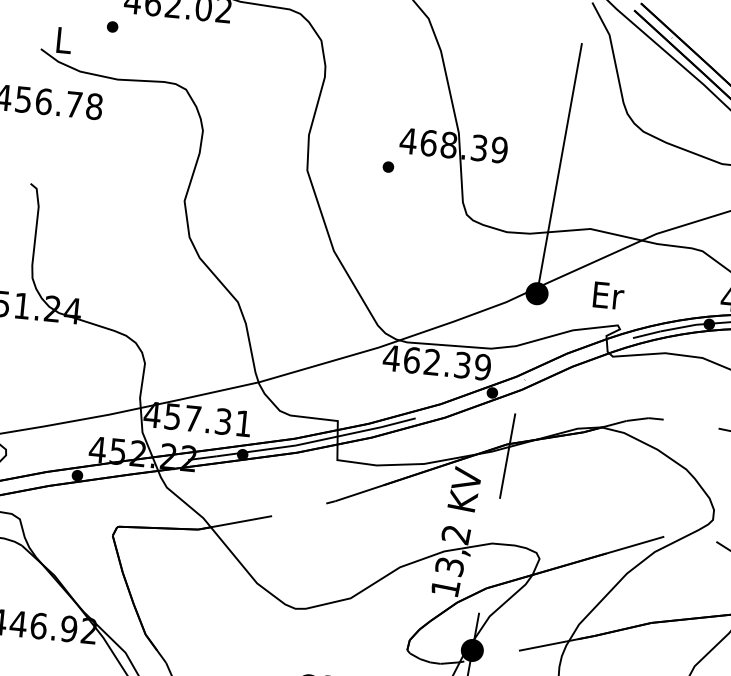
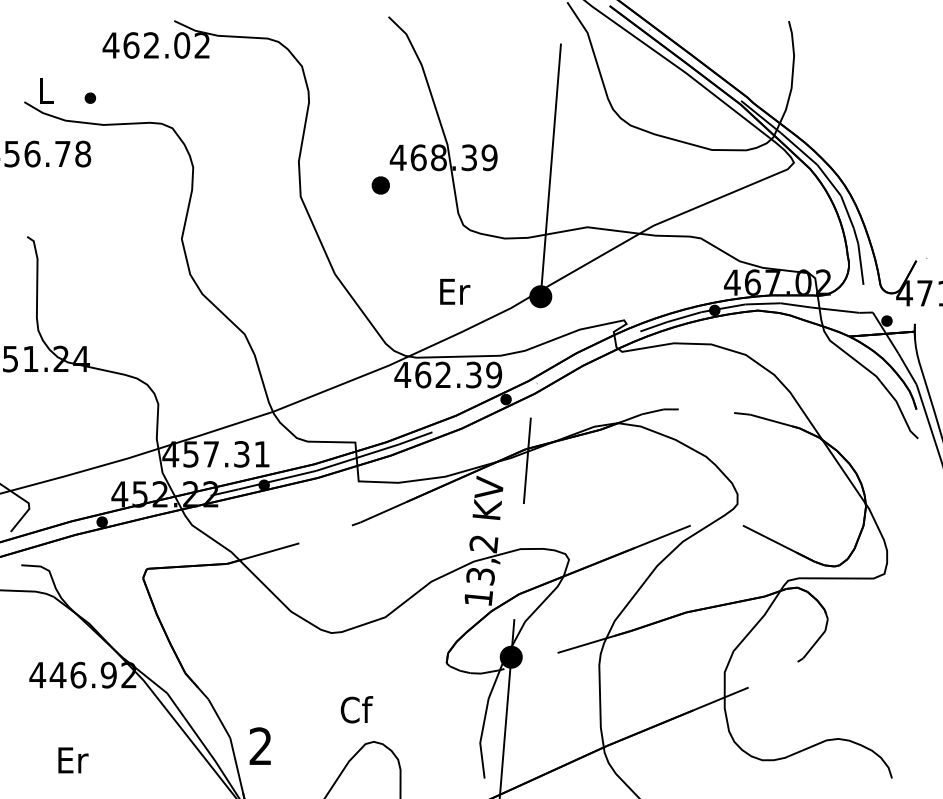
part: (111, 26) -> (89, 97), moved
part: (388, 167) -> (380, 185), size x1.6
text: (609, 295) -> (455, 291), moved

